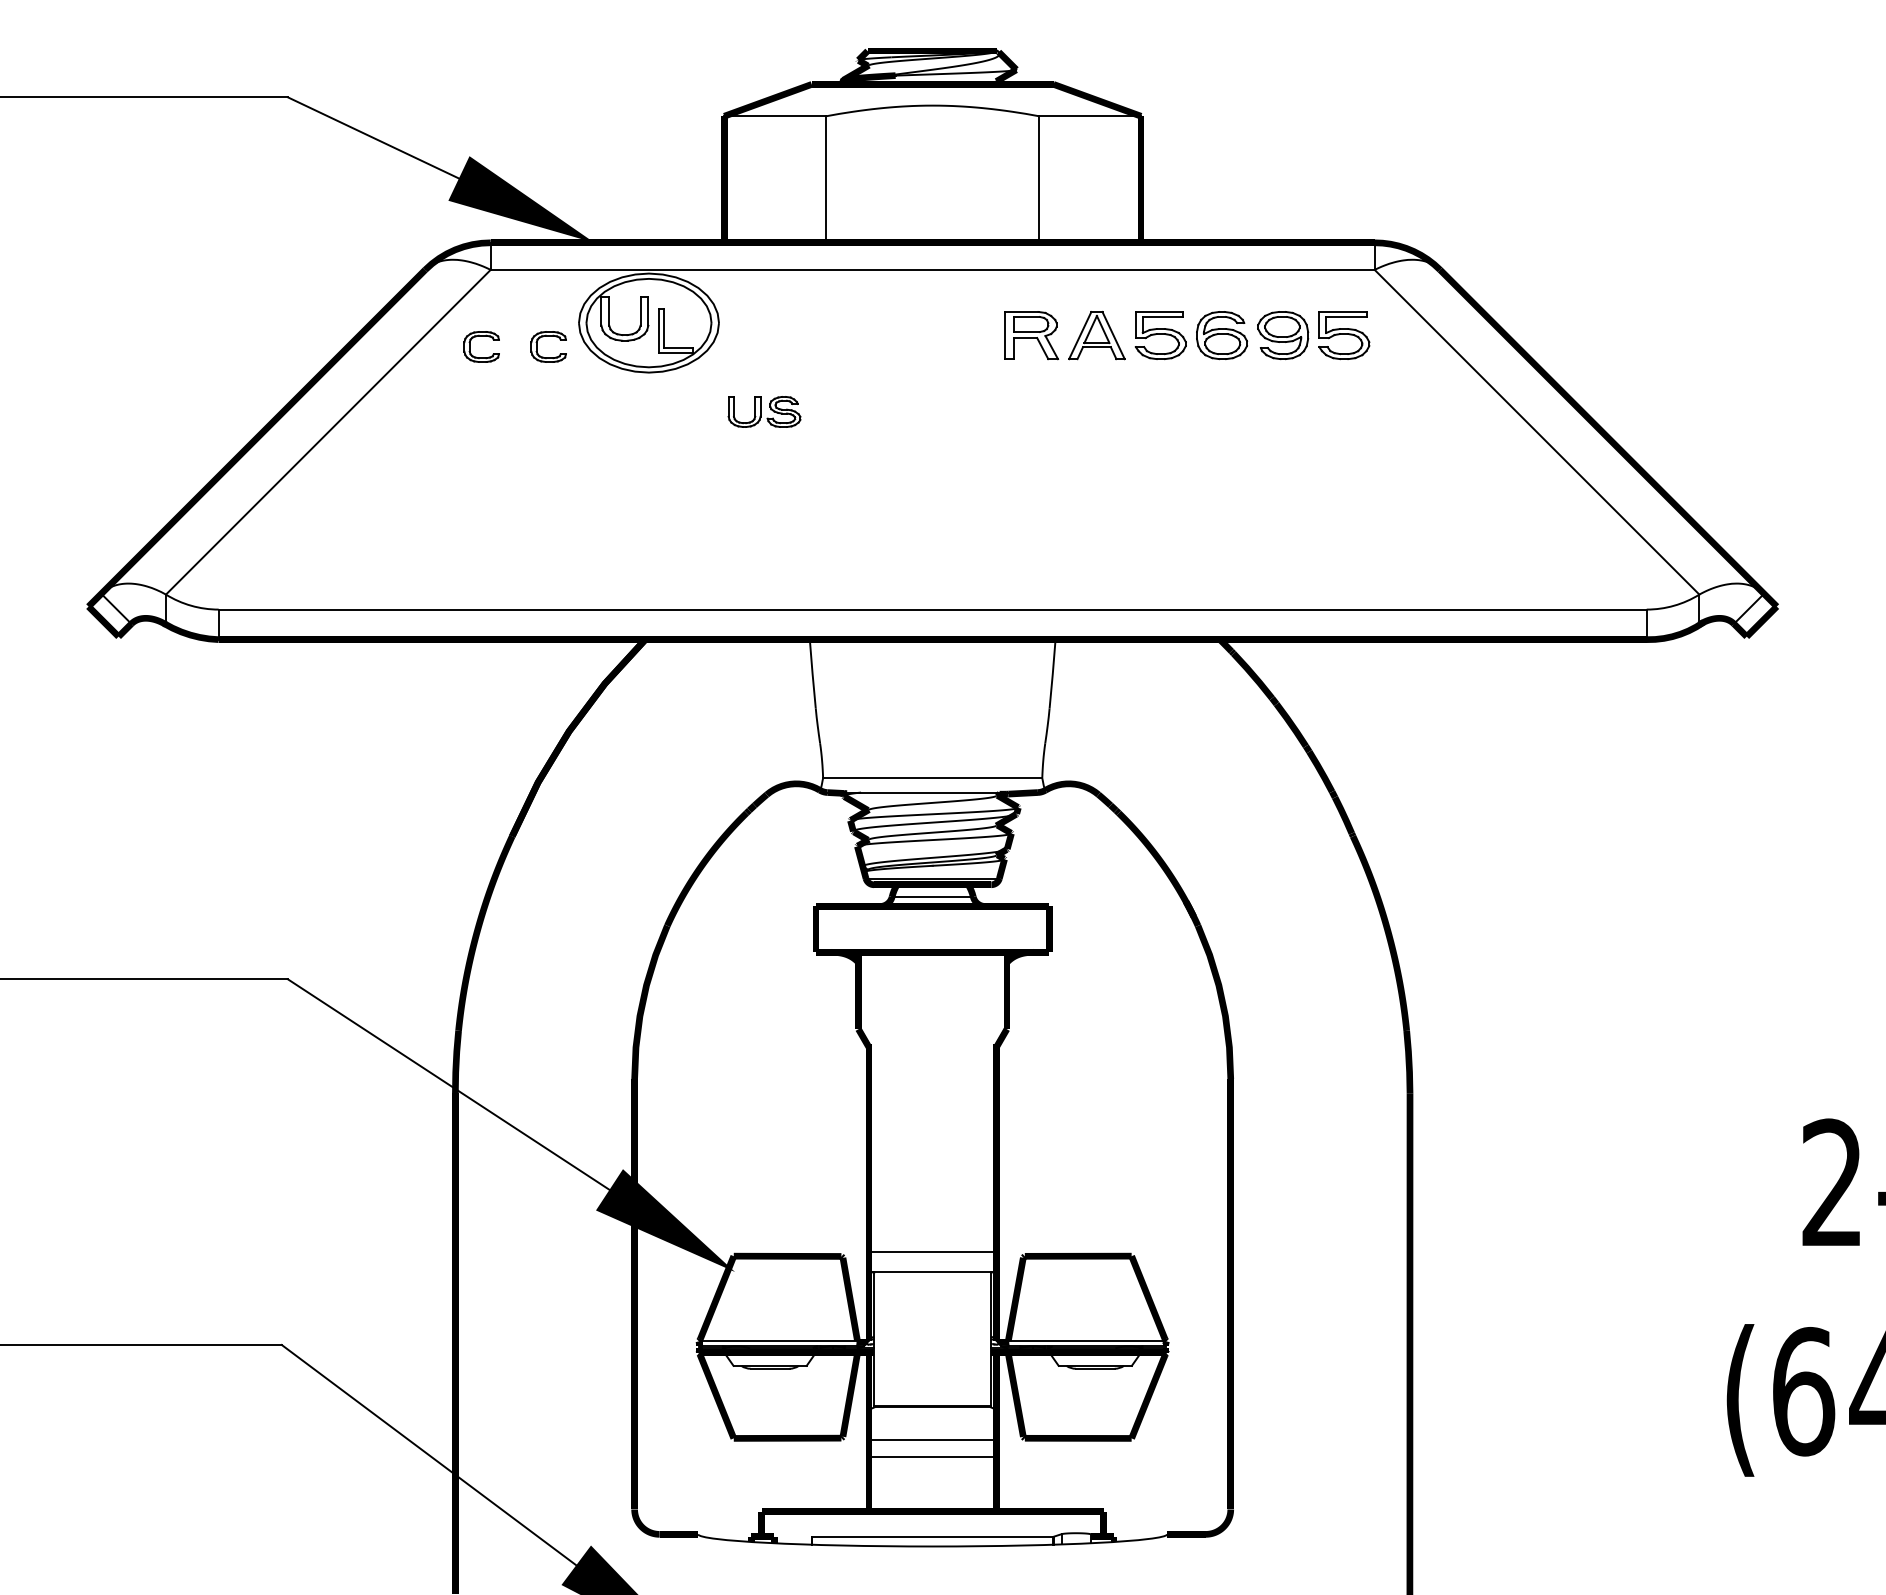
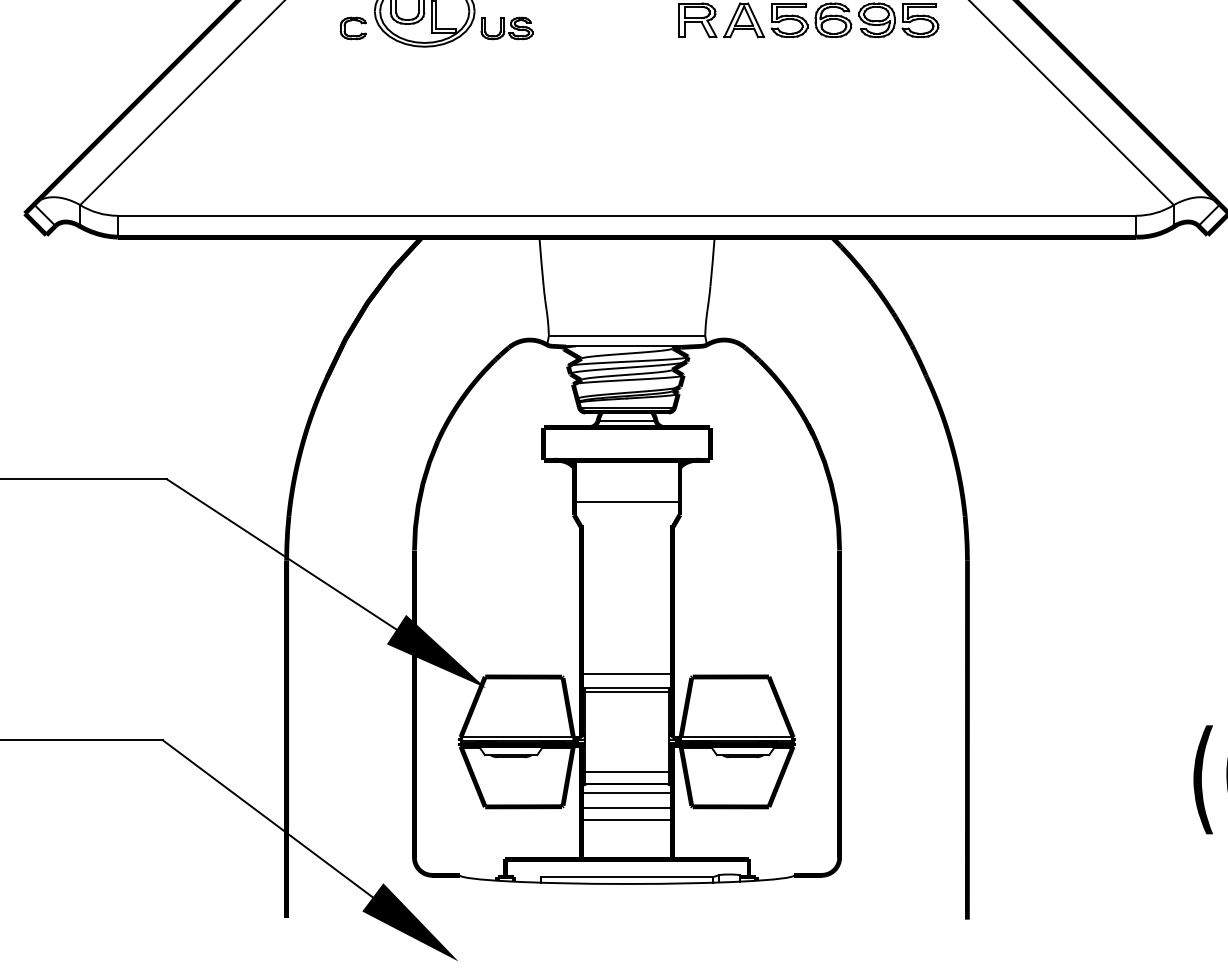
part: (481, 336) -> (305, 21), removed
part: (764, 411) -> (507, 28), moved
line: (932, 1010) -> (626, 501), added
line: (932, 1277) -> (626, 692), added
line: (932, 1389) -> (626, 772), added
line: (932, 1419) -> (626, 793), added

